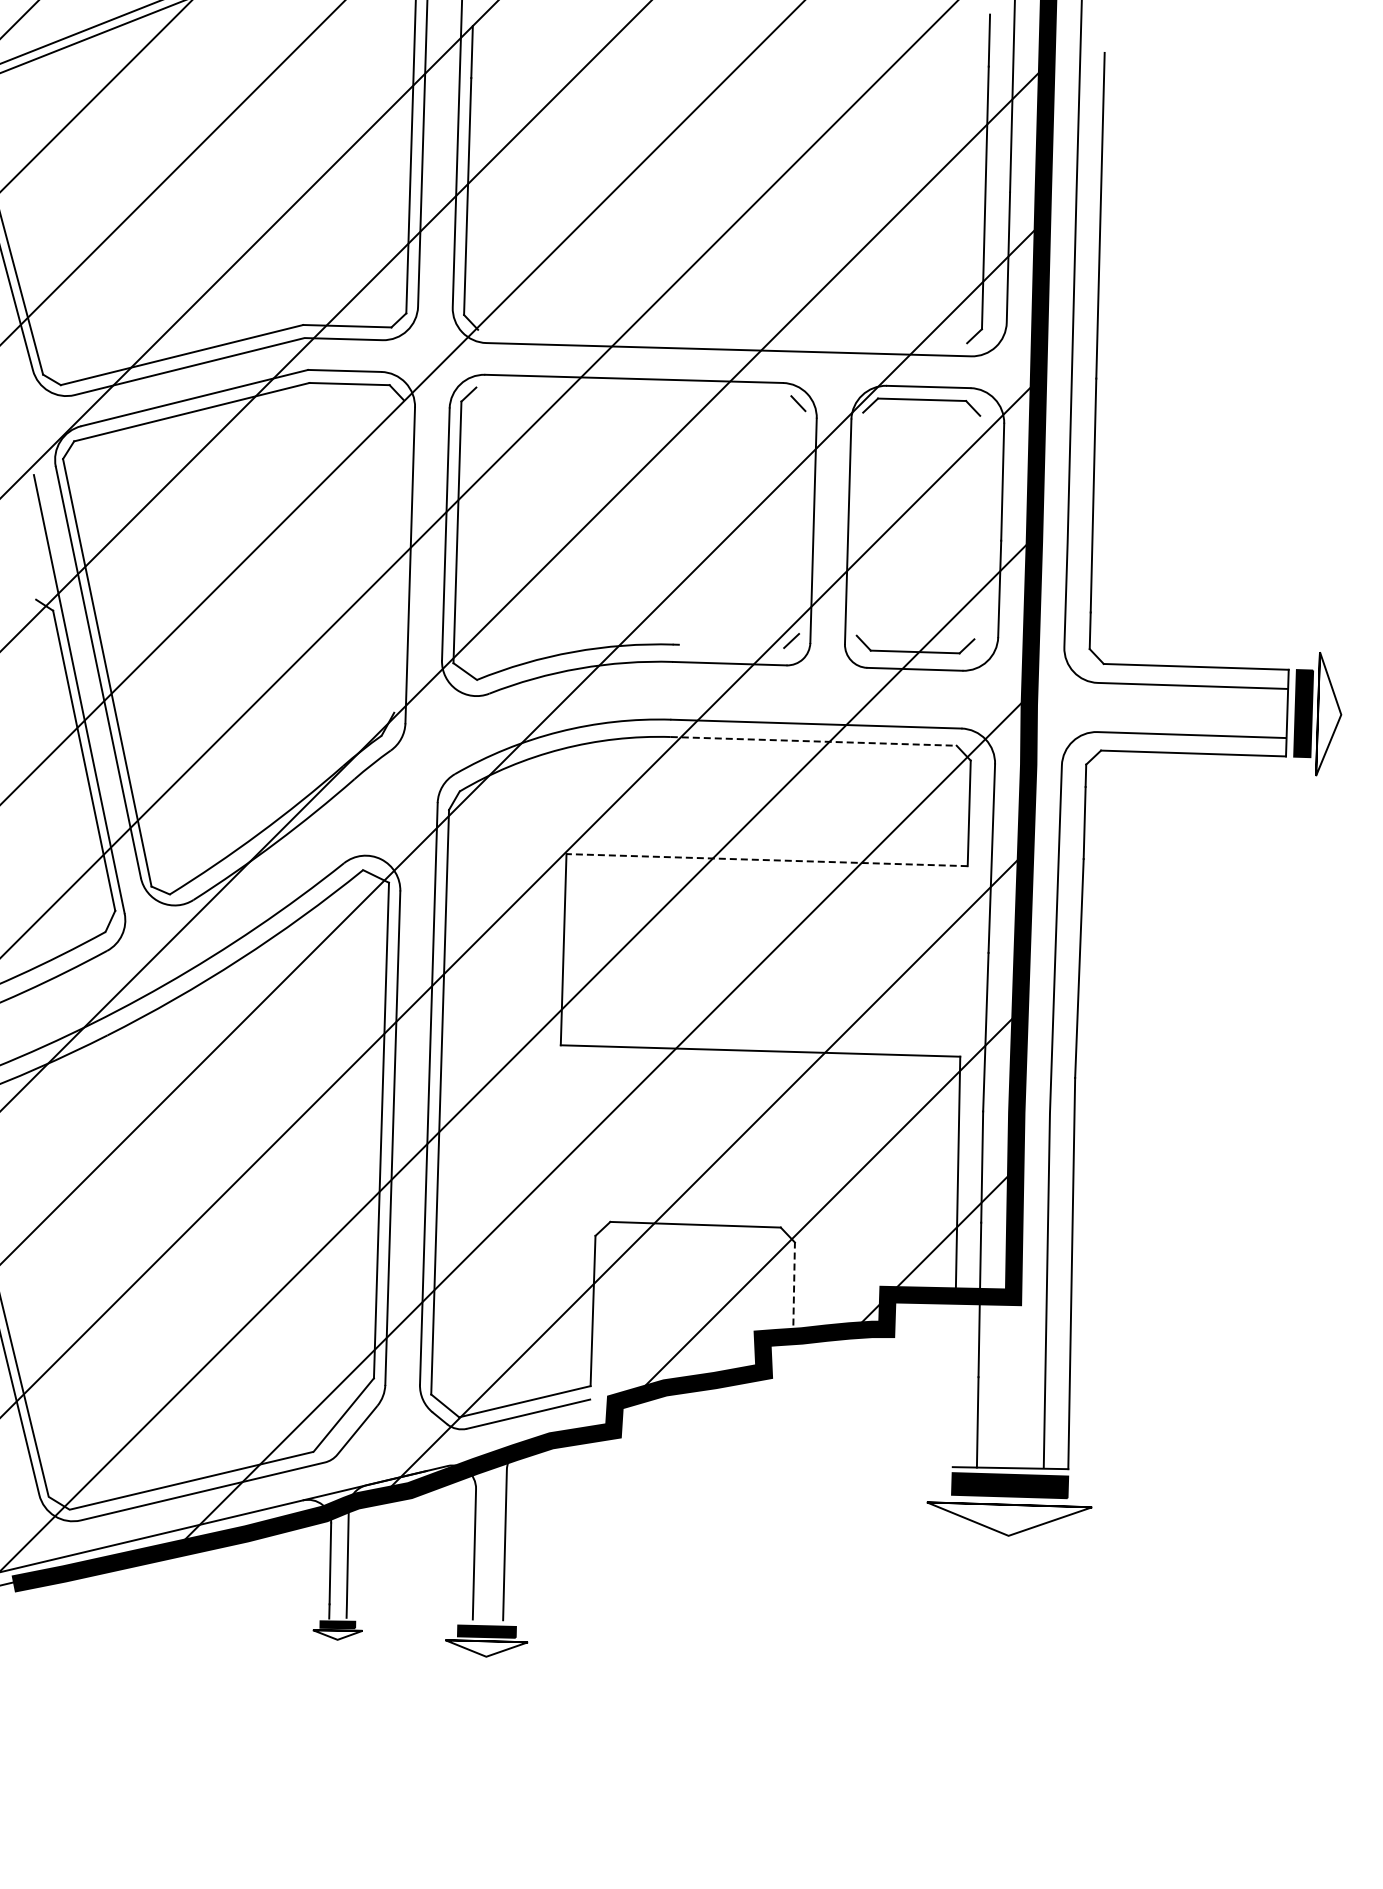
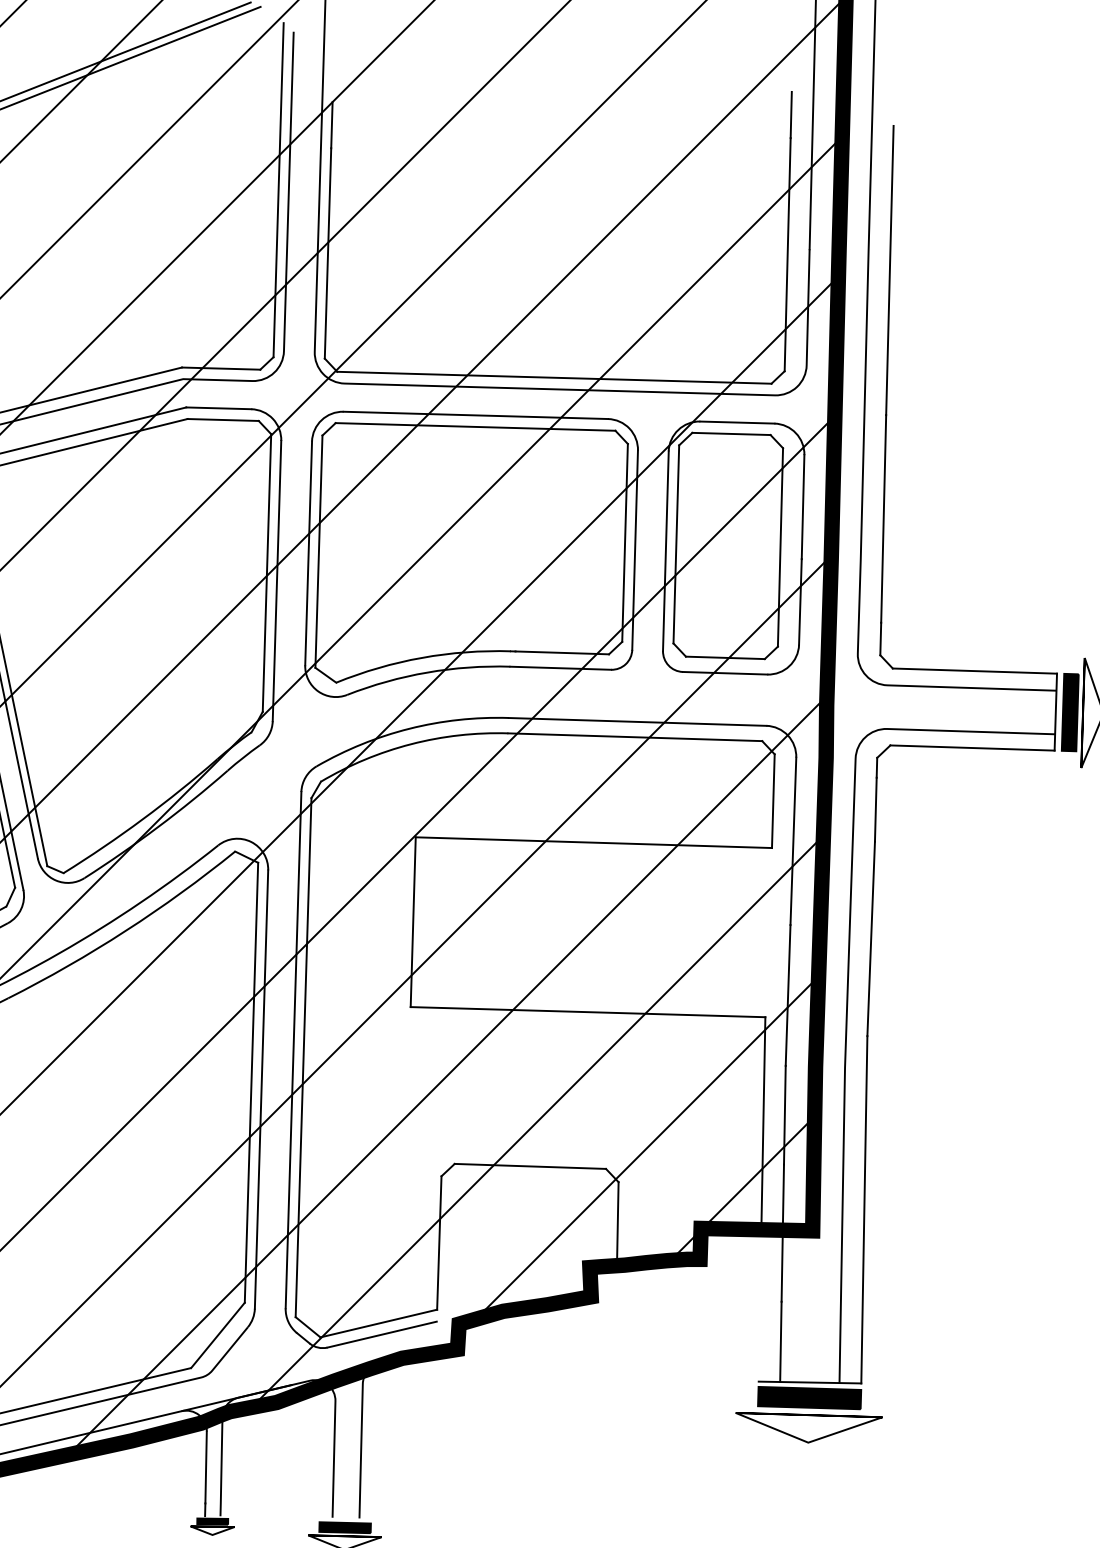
line: (722, 336) -> (554, 377), added
line: (633, 391) -> (475, 426), added
line: (802, 522) -> (625, 542), added
line: (859, 523) -> (675, 543), added
line: (977, 527) -> (780, 547), added
line: (398, 556) -> (266, 573), added
line: (731, 646) -> (562, 652), added
line: (814, 741) -> (635, 737), dashed -> solid
line: (767, 860) -> (594, 843), dashed -> solid
line: (794, 1289) -> (618, 1223), dashed -> solid

